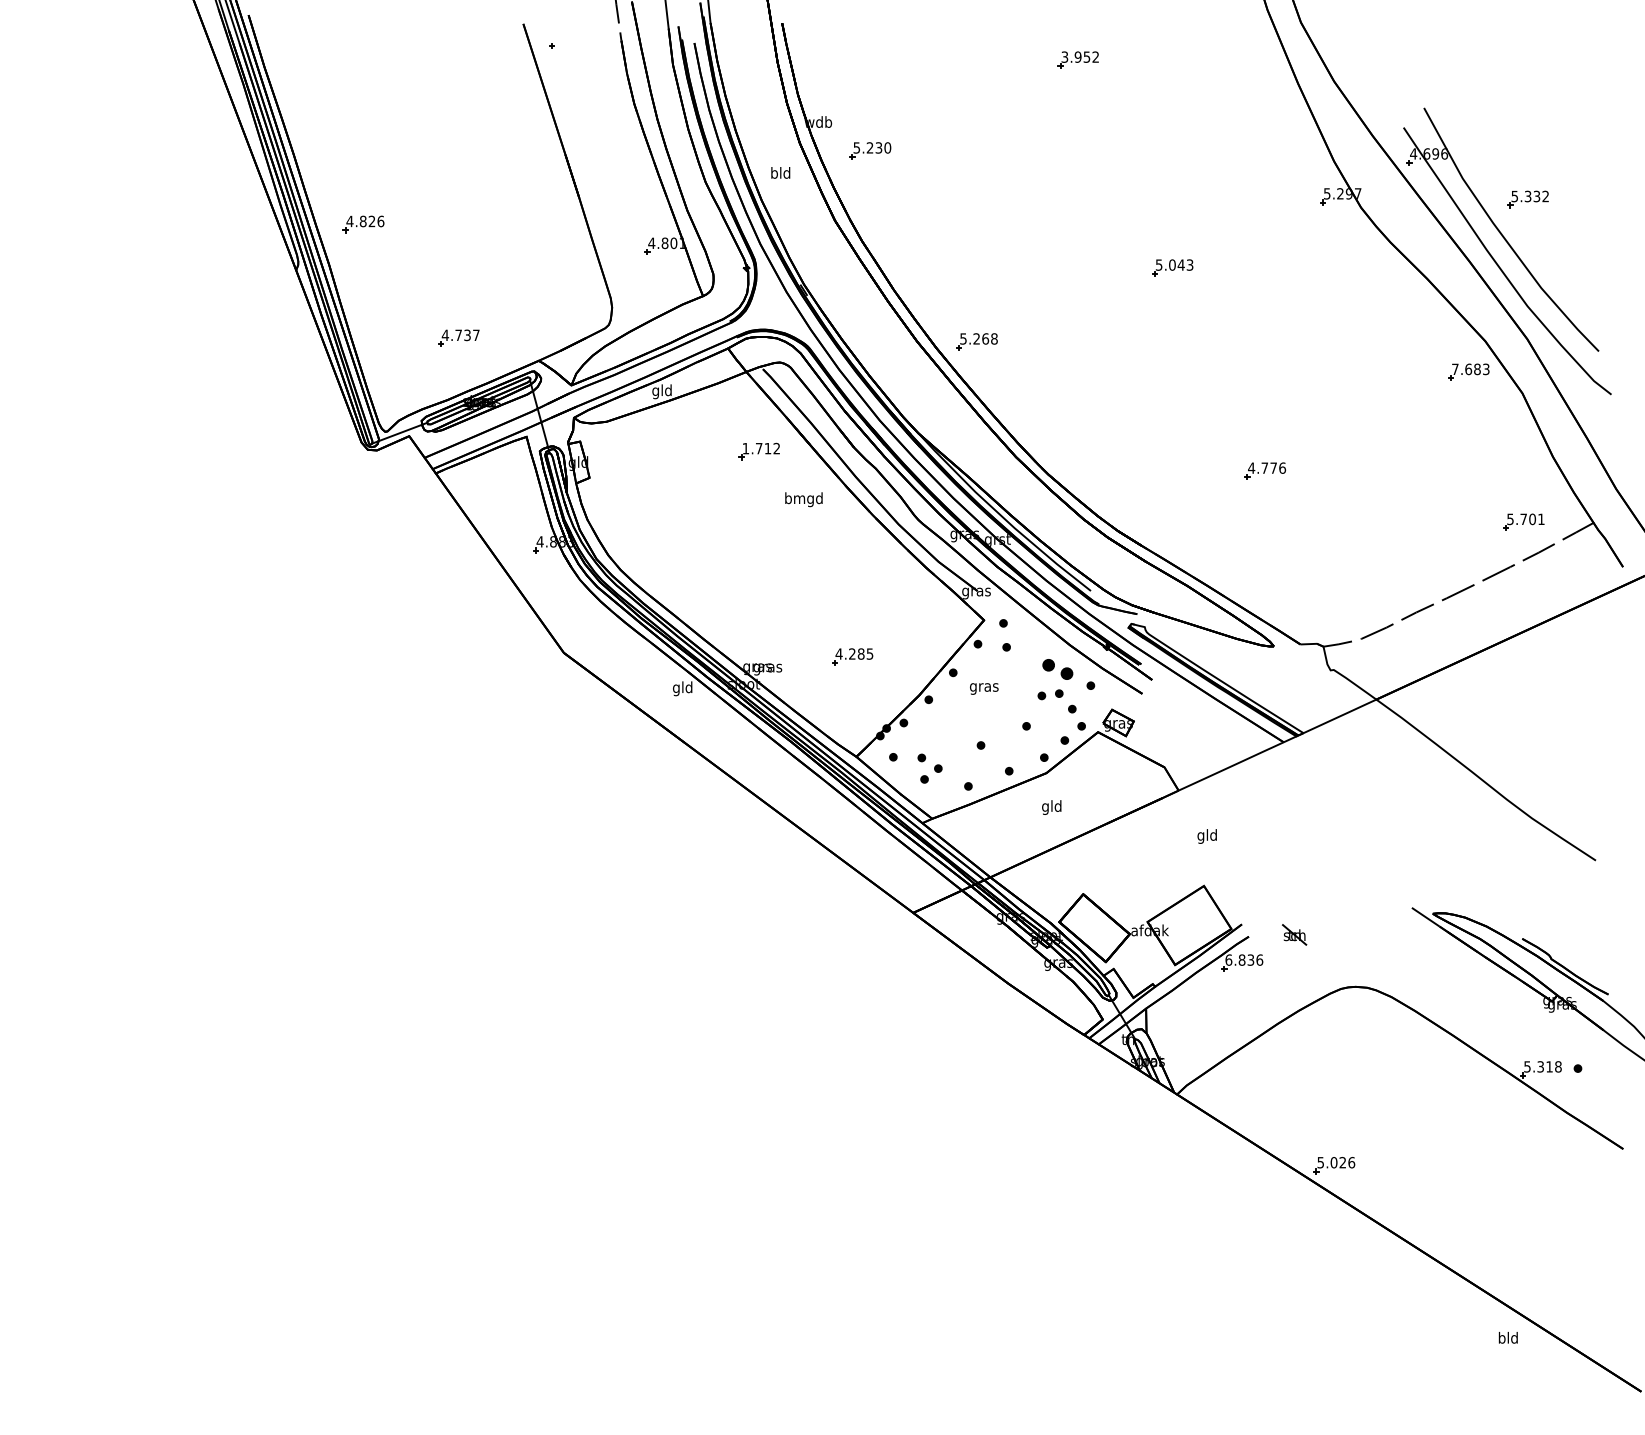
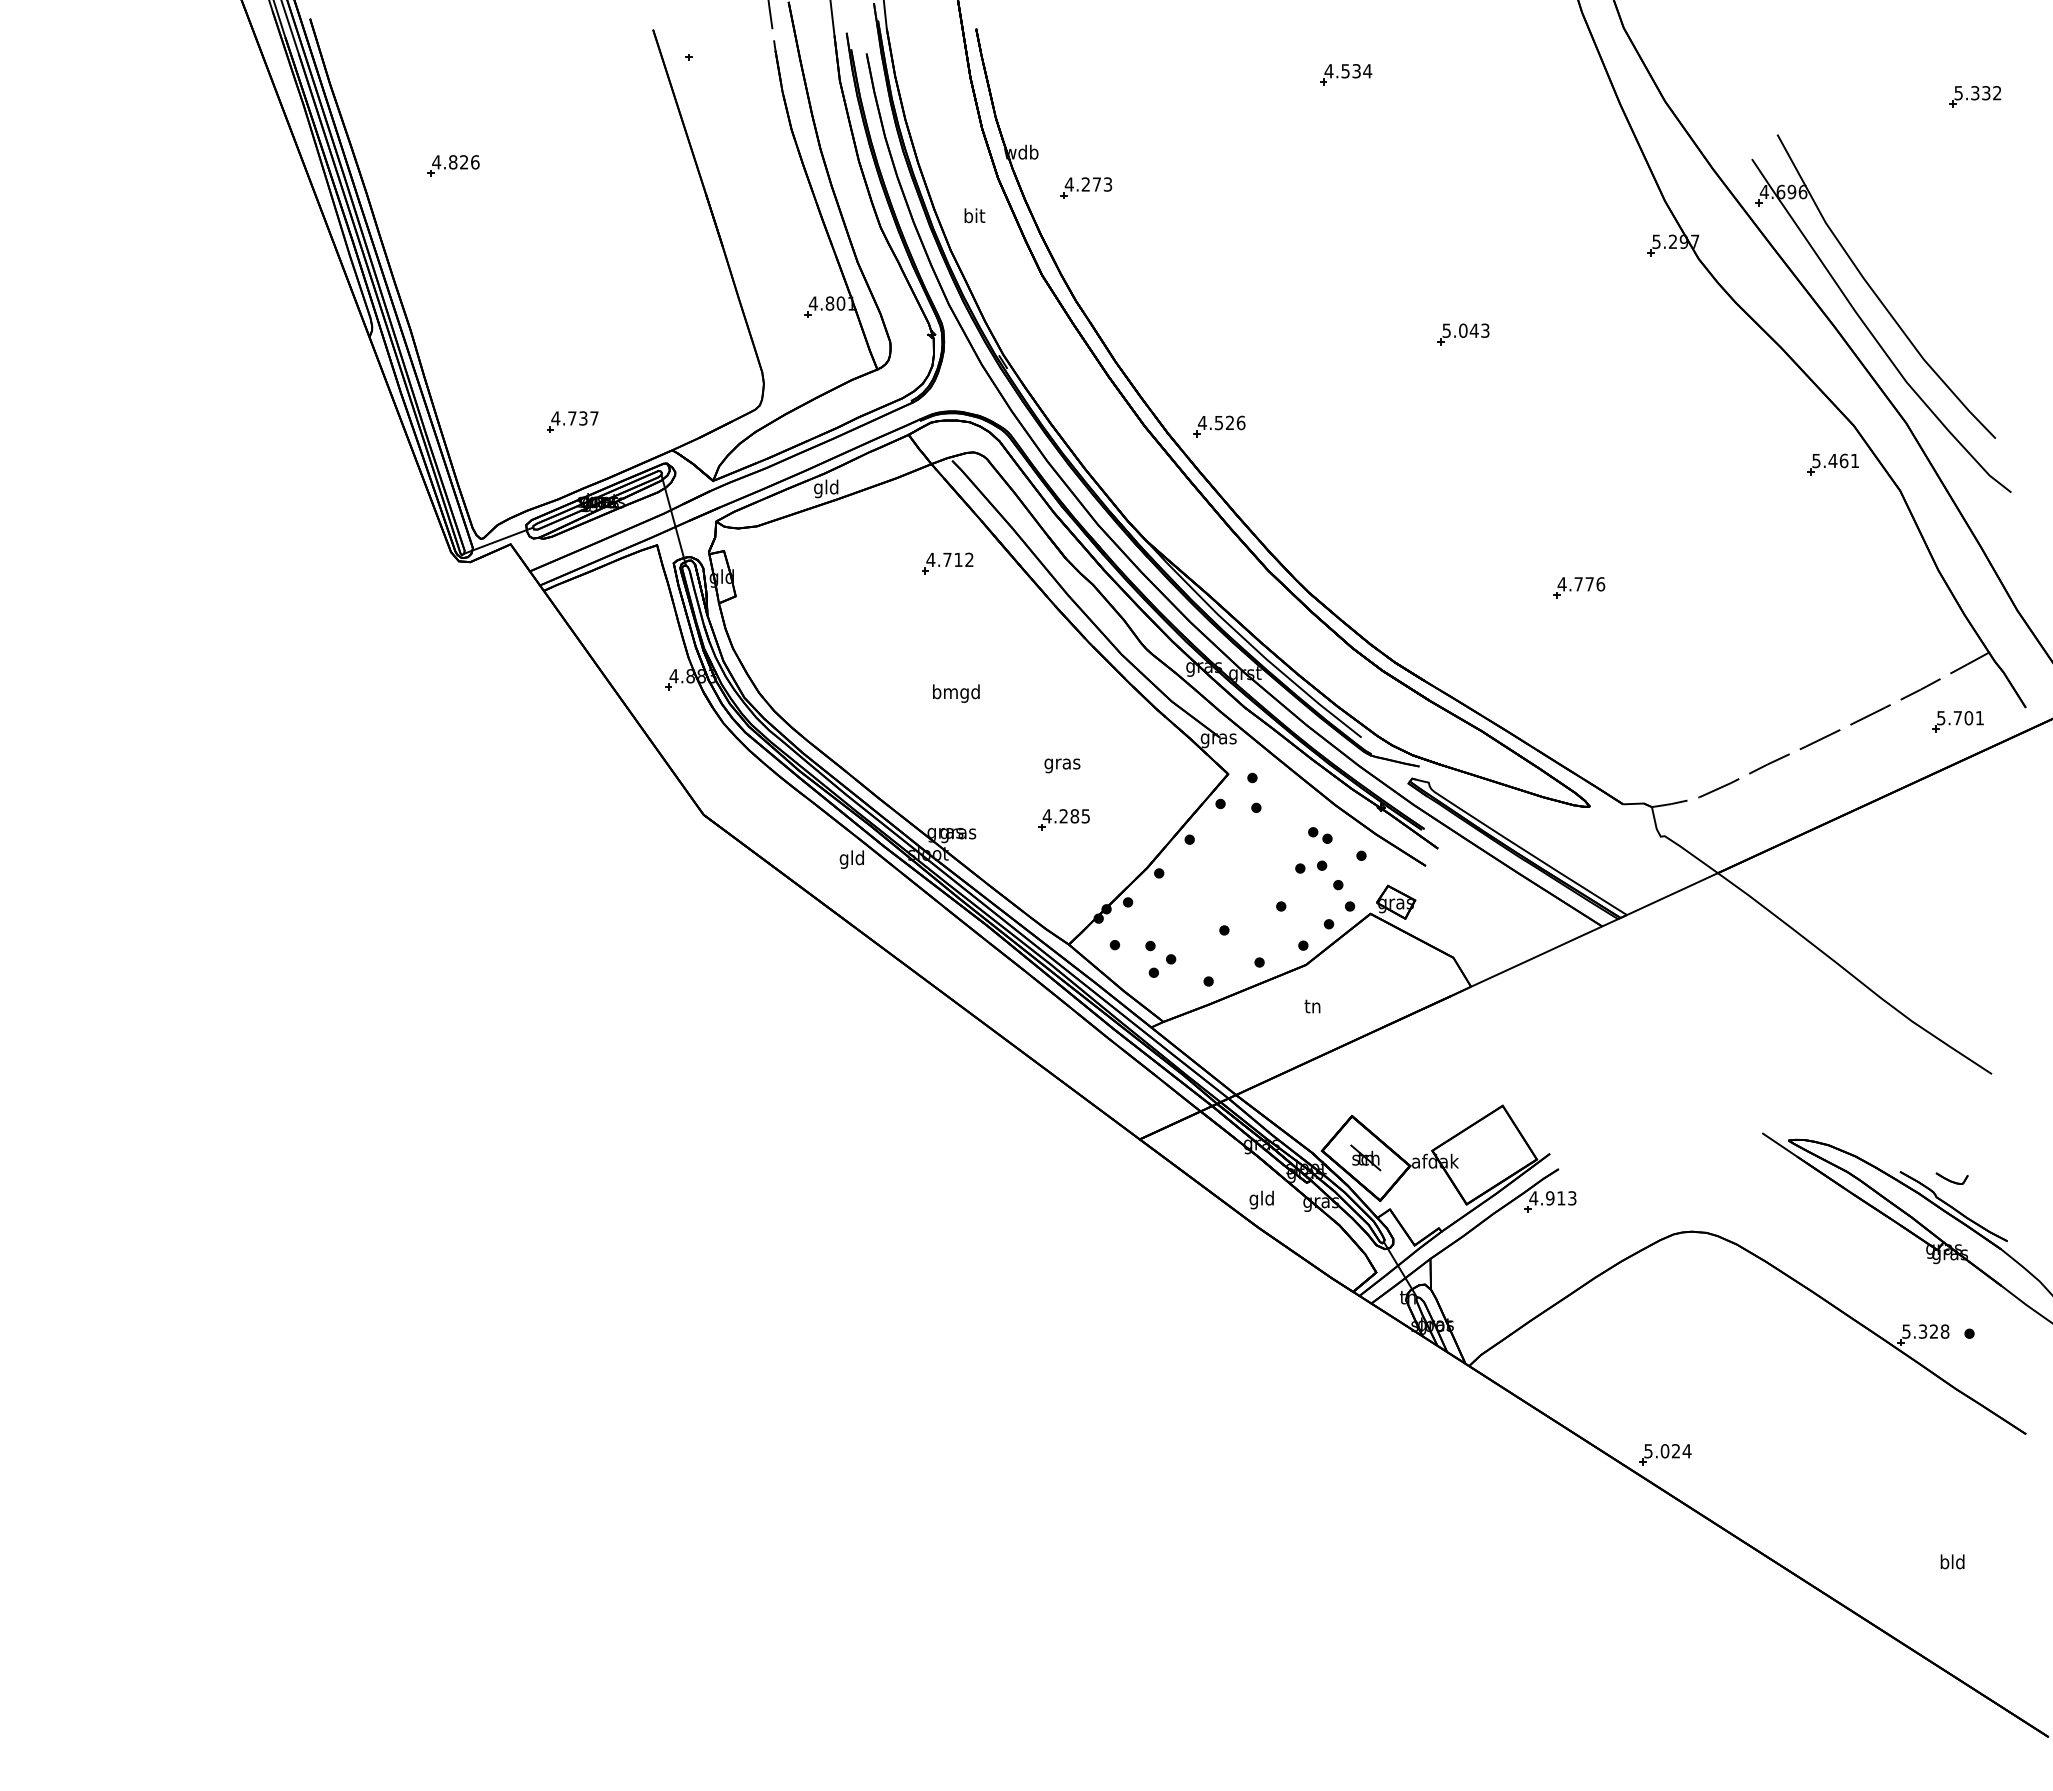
text: (1080, 57) -> (1348, 71), 3.952 -> 4.534
text: (872, 147) -> (1088, 184), 5.230 -> 4.273
text: (780, 172) -> (974, 215), bld -> bit
part: (1528, 199) -> (1975, 96), moved
part: (363, 224) -> (453, 165), moved
text: (978, 338) -> (1221, 422), 5.268 -> 4.526
text: (1470, 369) -> (1835, 460), 7.683 -> 5.461
text: (745, 448) -> (930, 559), 1.712 -> 4.712
text: (804, 499) -> (956, 693), moved
part: (1523, 522) -> (1957, 721), moved
part: (1058, 669) -> (1320, 835), size x0.62
text: (984, 688) -> (1062, 765), moved
text: (1051, 807) -> (1312, 1007), gld -> tn
text: (1207, 836) -> (1261, 1199), moved
part: (1294, 934) -> (1365, 1157), moved
part: (1563, 944) -> (1951, 1178), added
text: (1243, 960) -> (1552, 1198), 6.836 -> 4.913
text: (1549, 1066) -> (1933, 1331), 5.318 -> 5.328
text: (1351, 1162) -> (1686, 1451), 5.026 -> 5.024
text: (1508, 1337) -> (1952, 1561), moved

